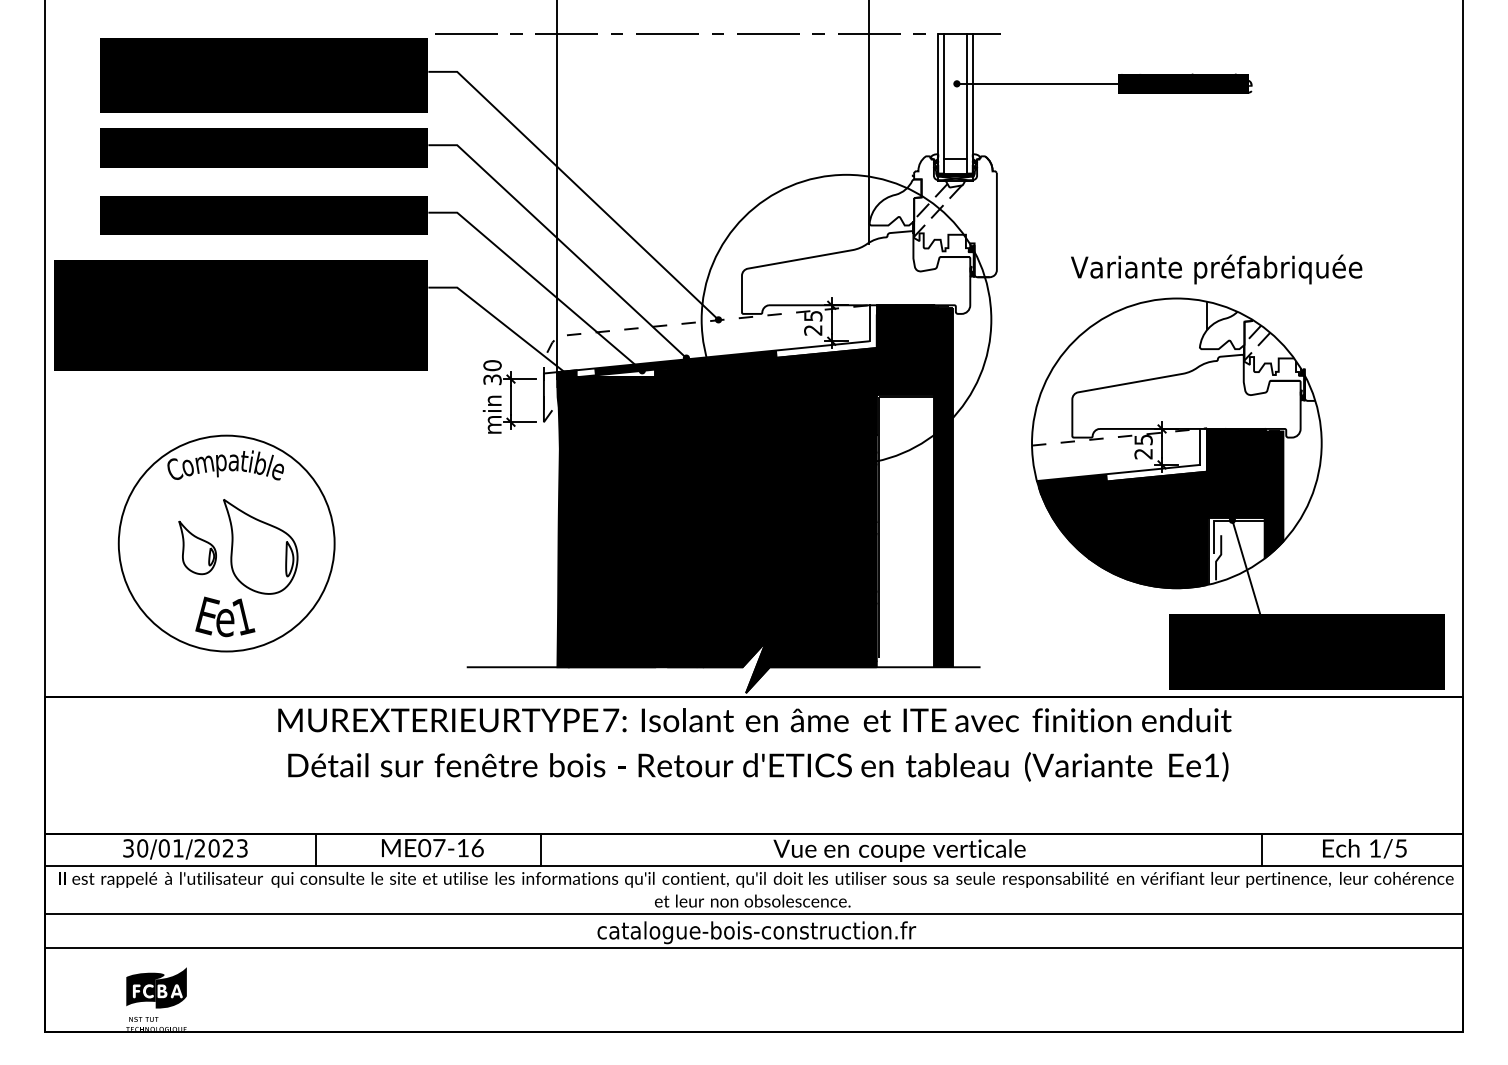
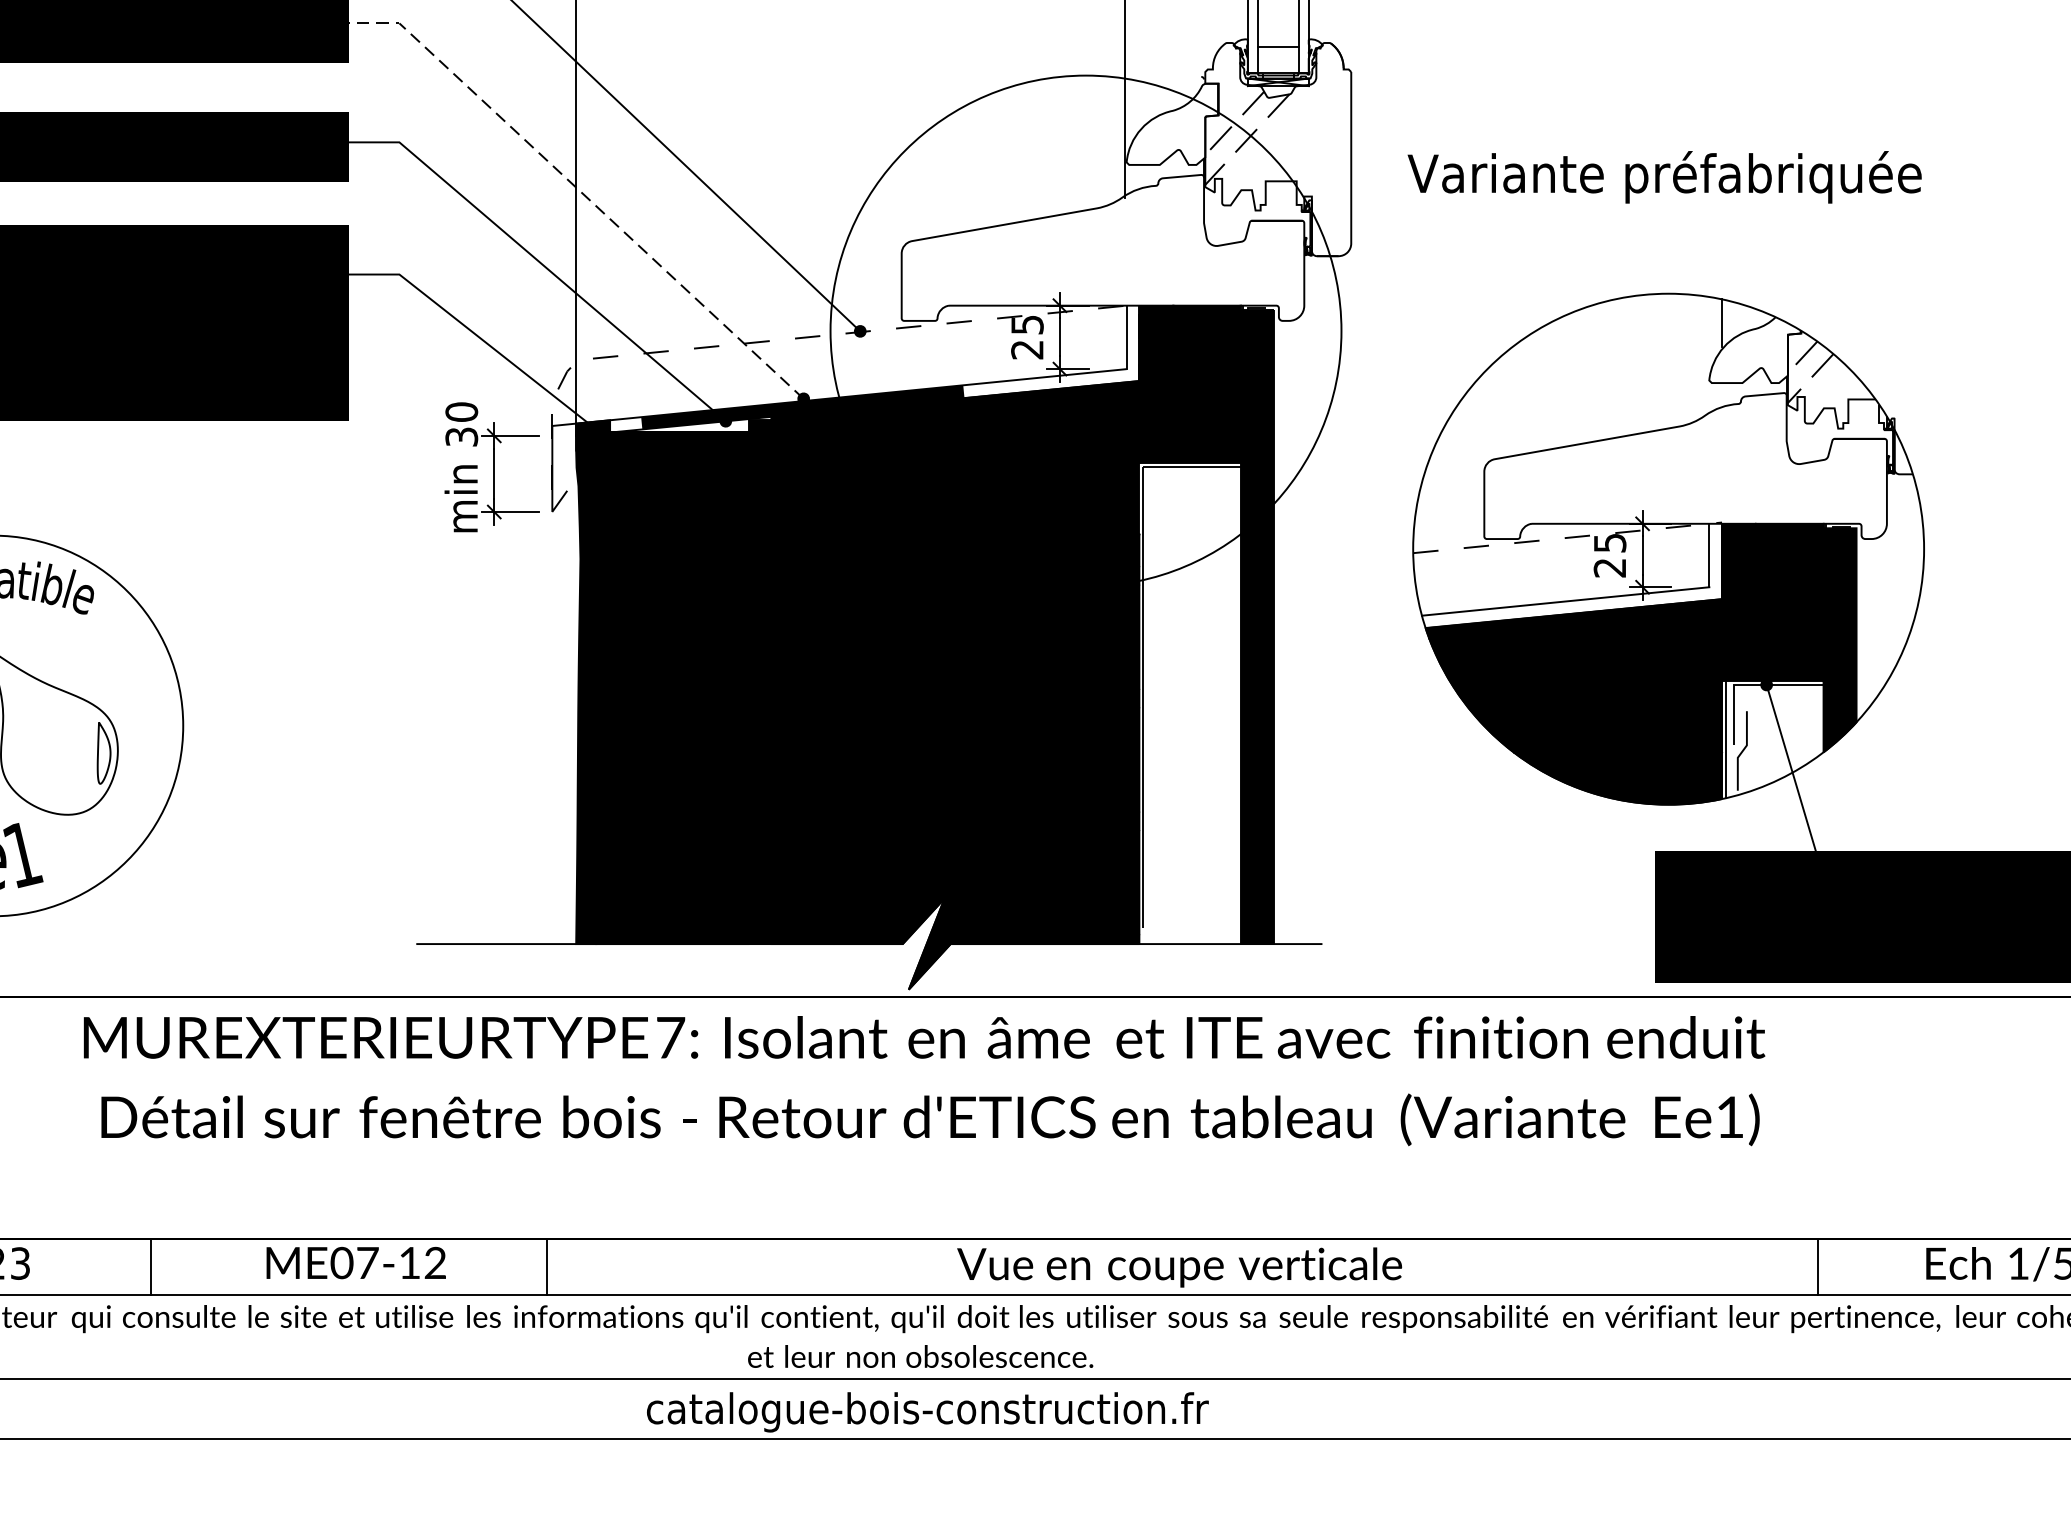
line: (560, 241) -> (581, 193), solid -> dashed
text: (1216, 269) -> (1664, 177), moved
fill: (1071, 481) -> (1482, 616), removed
text: (477, 848) -> (435, 1263), \c16711848;ME07-16 -> \c16711848;ME07-12

